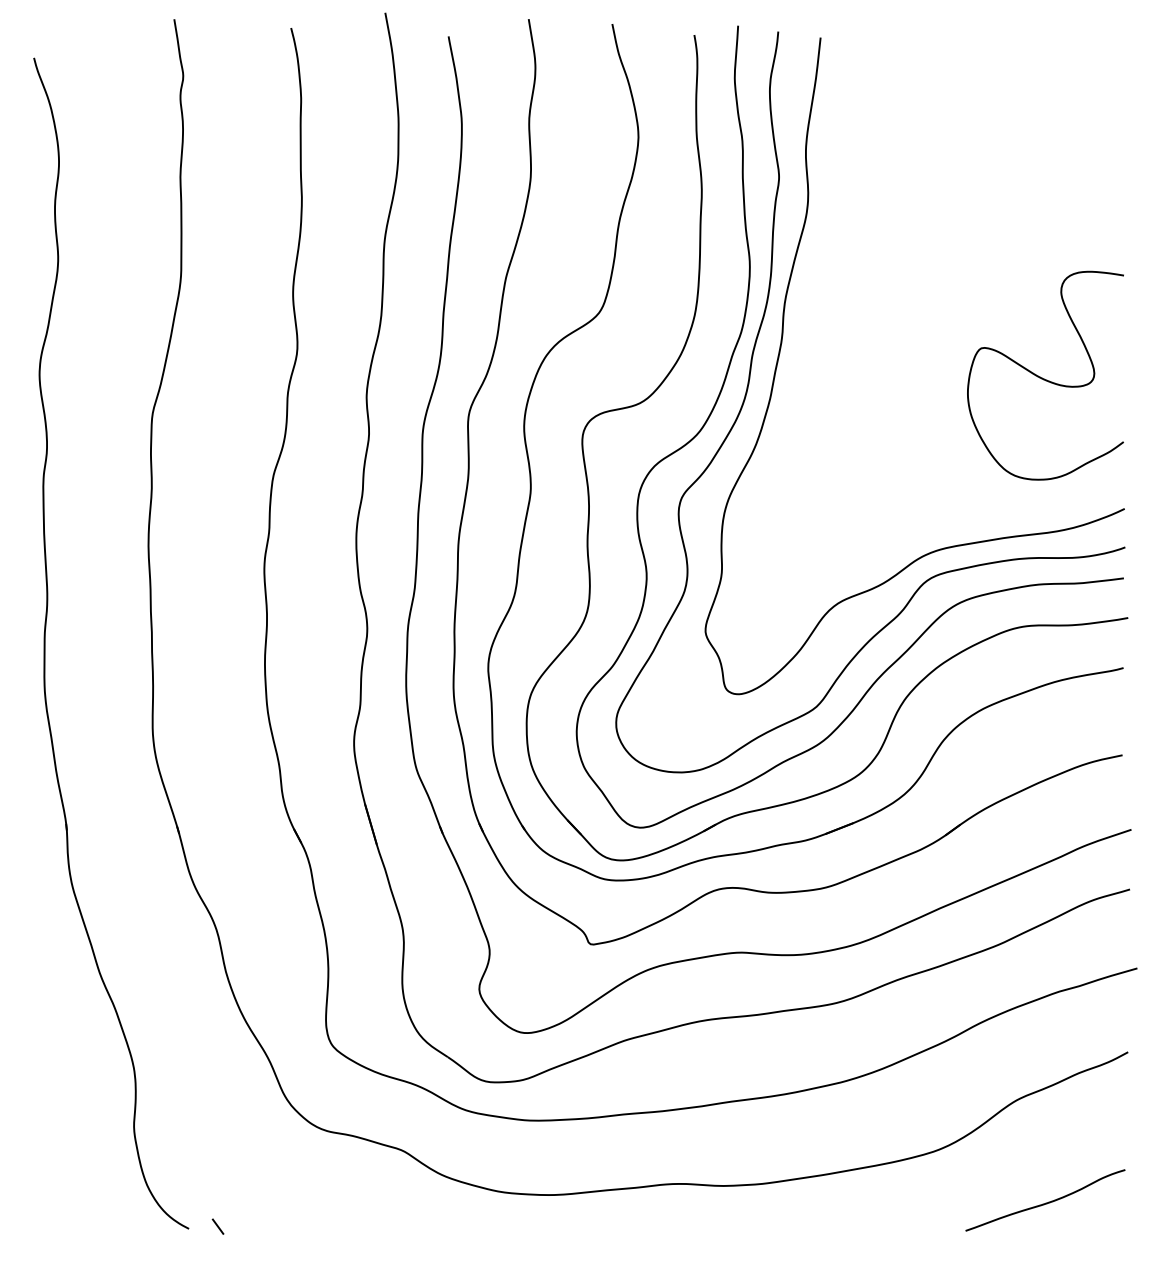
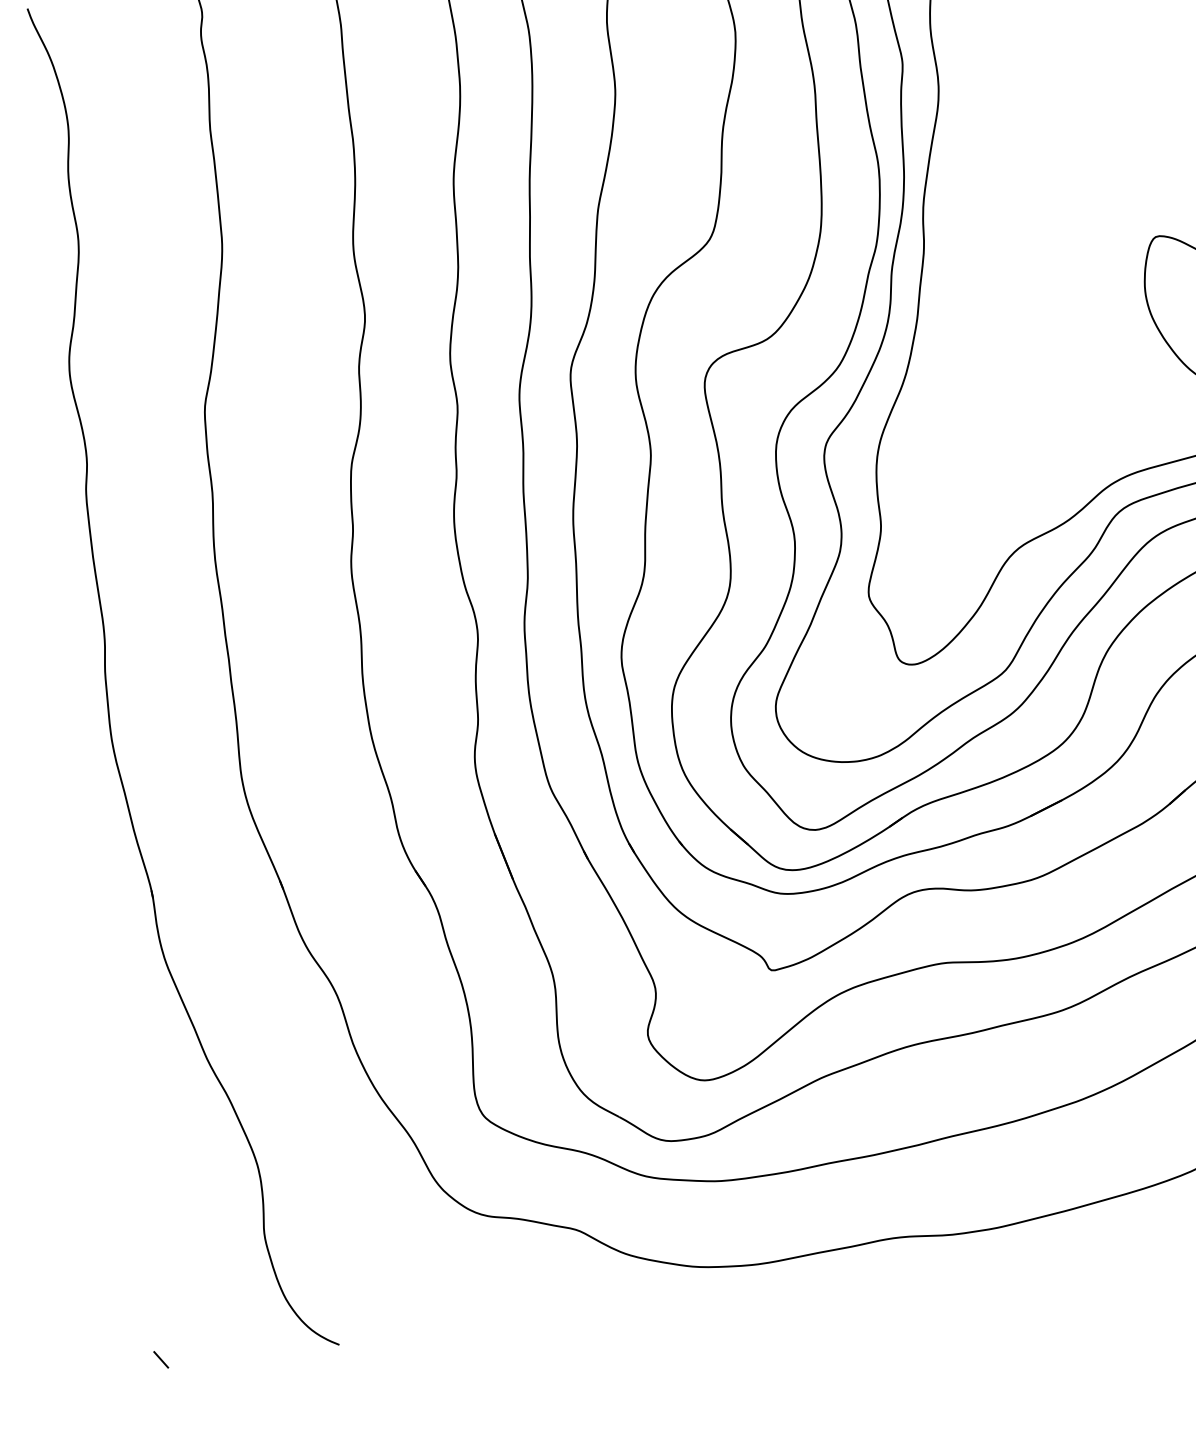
line: (217, 1226) -> (160, 1359), moved

